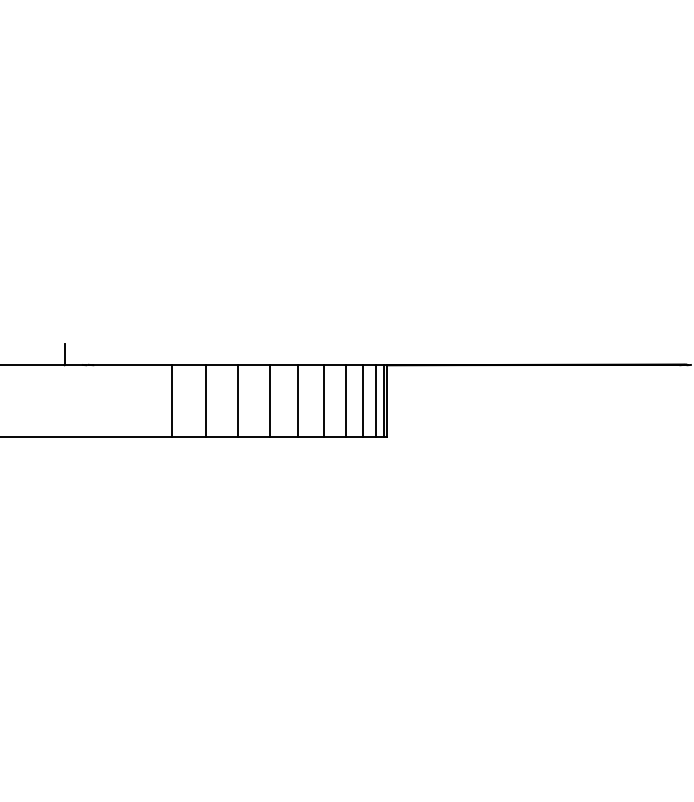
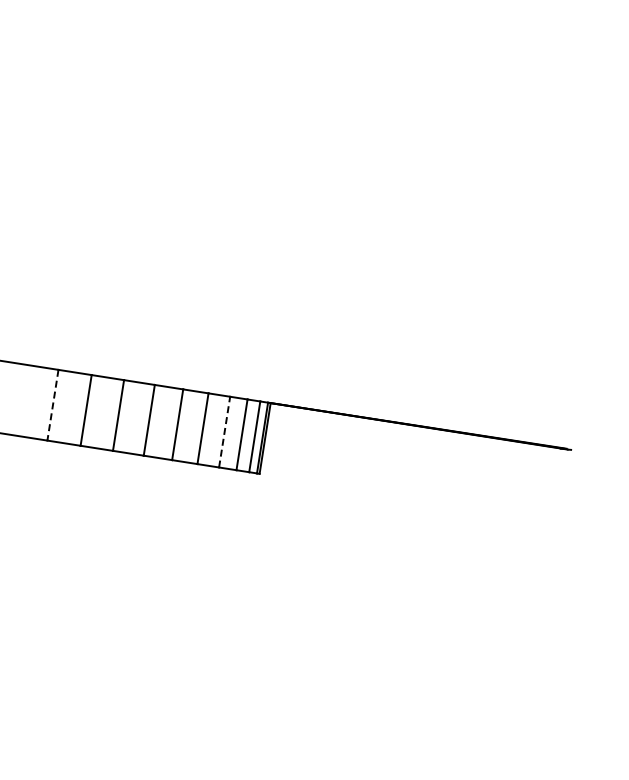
line: (172, 401) -> (53, 405), solid -> dashed
line: (345, 401) -> (224, 432), solid -> dashed

